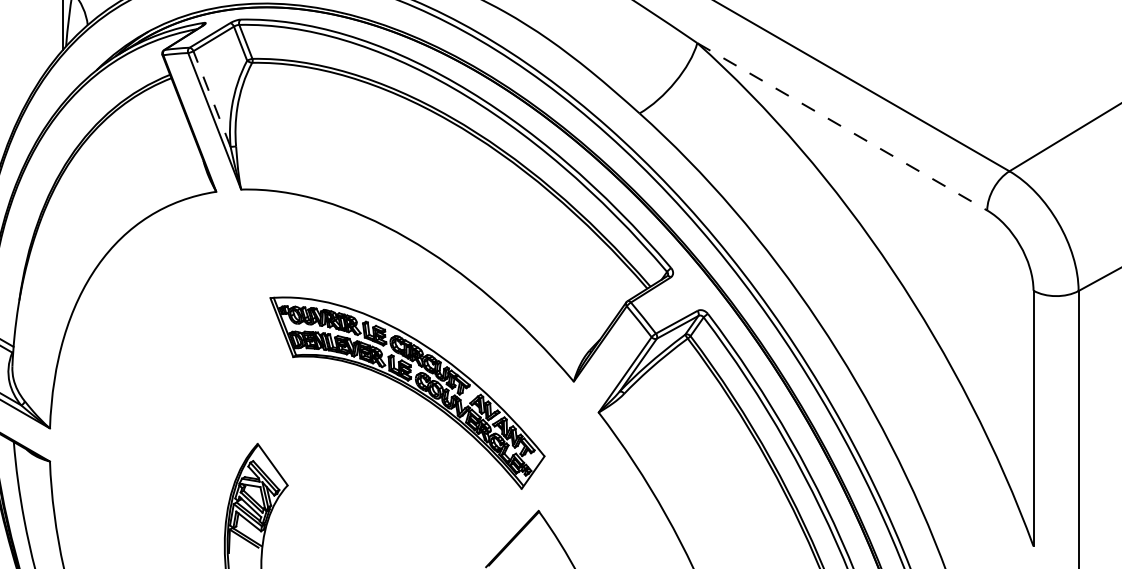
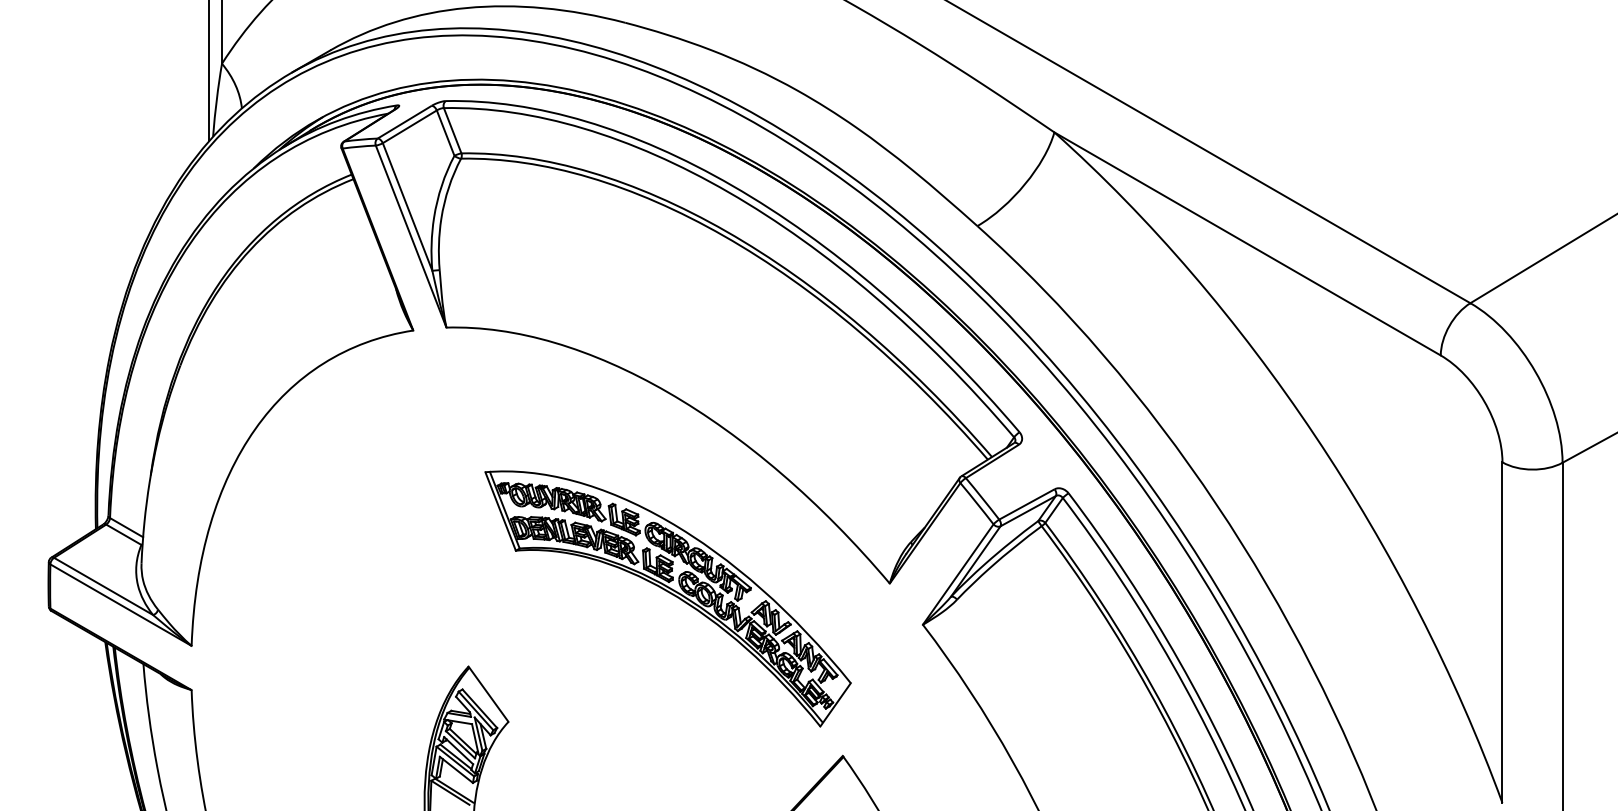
line: (211, 98) -> (407, 206), dashed -> solid
line: (842, 127) -> (1248, 244), dashed -> solid

